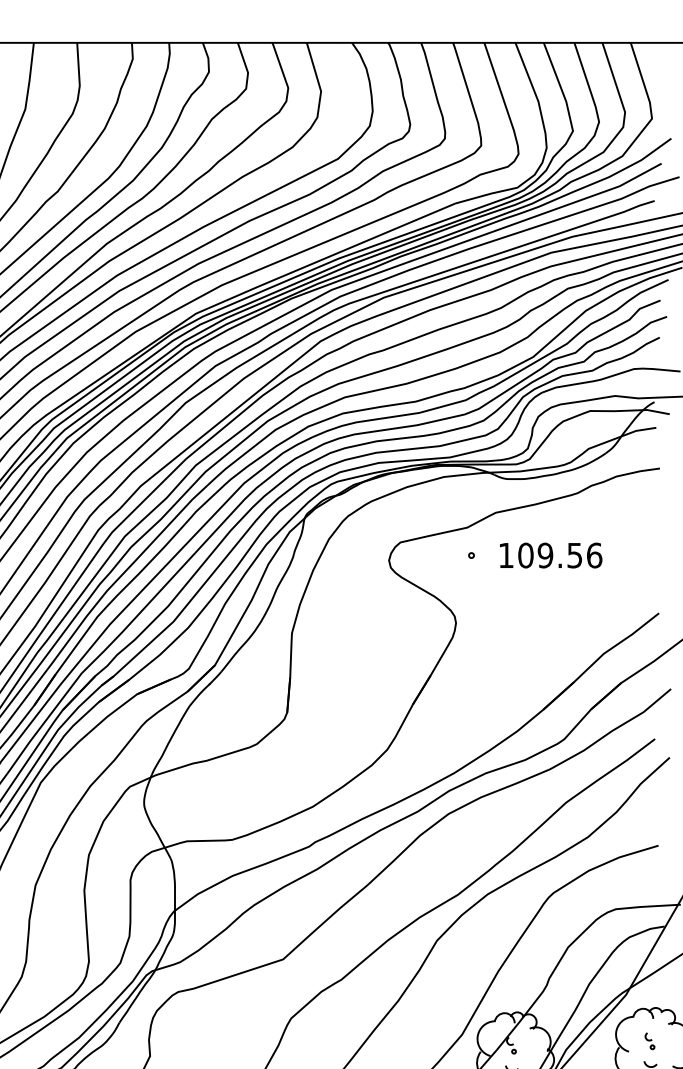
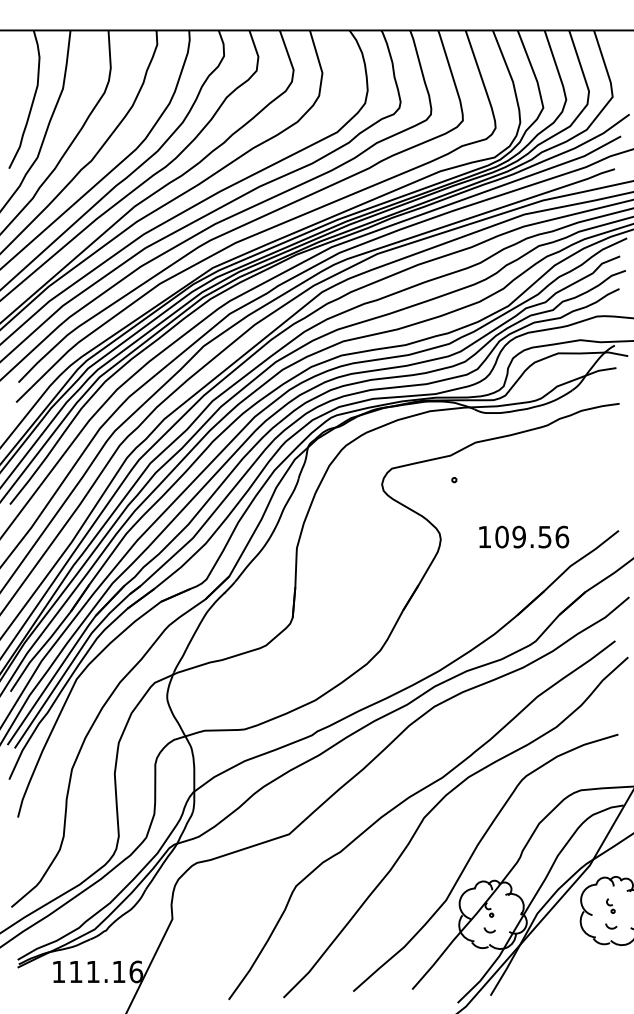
text: (551, 554) -> (524, 536), moved

